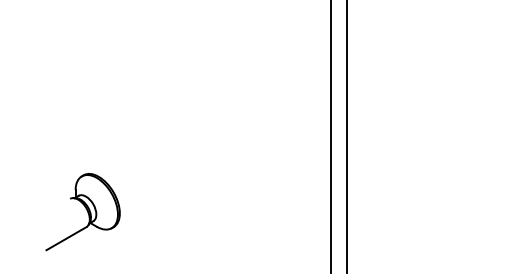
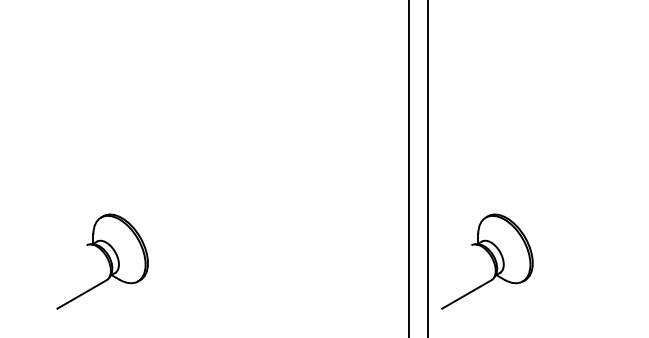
part: (394, 212) -> (486, 262), added

